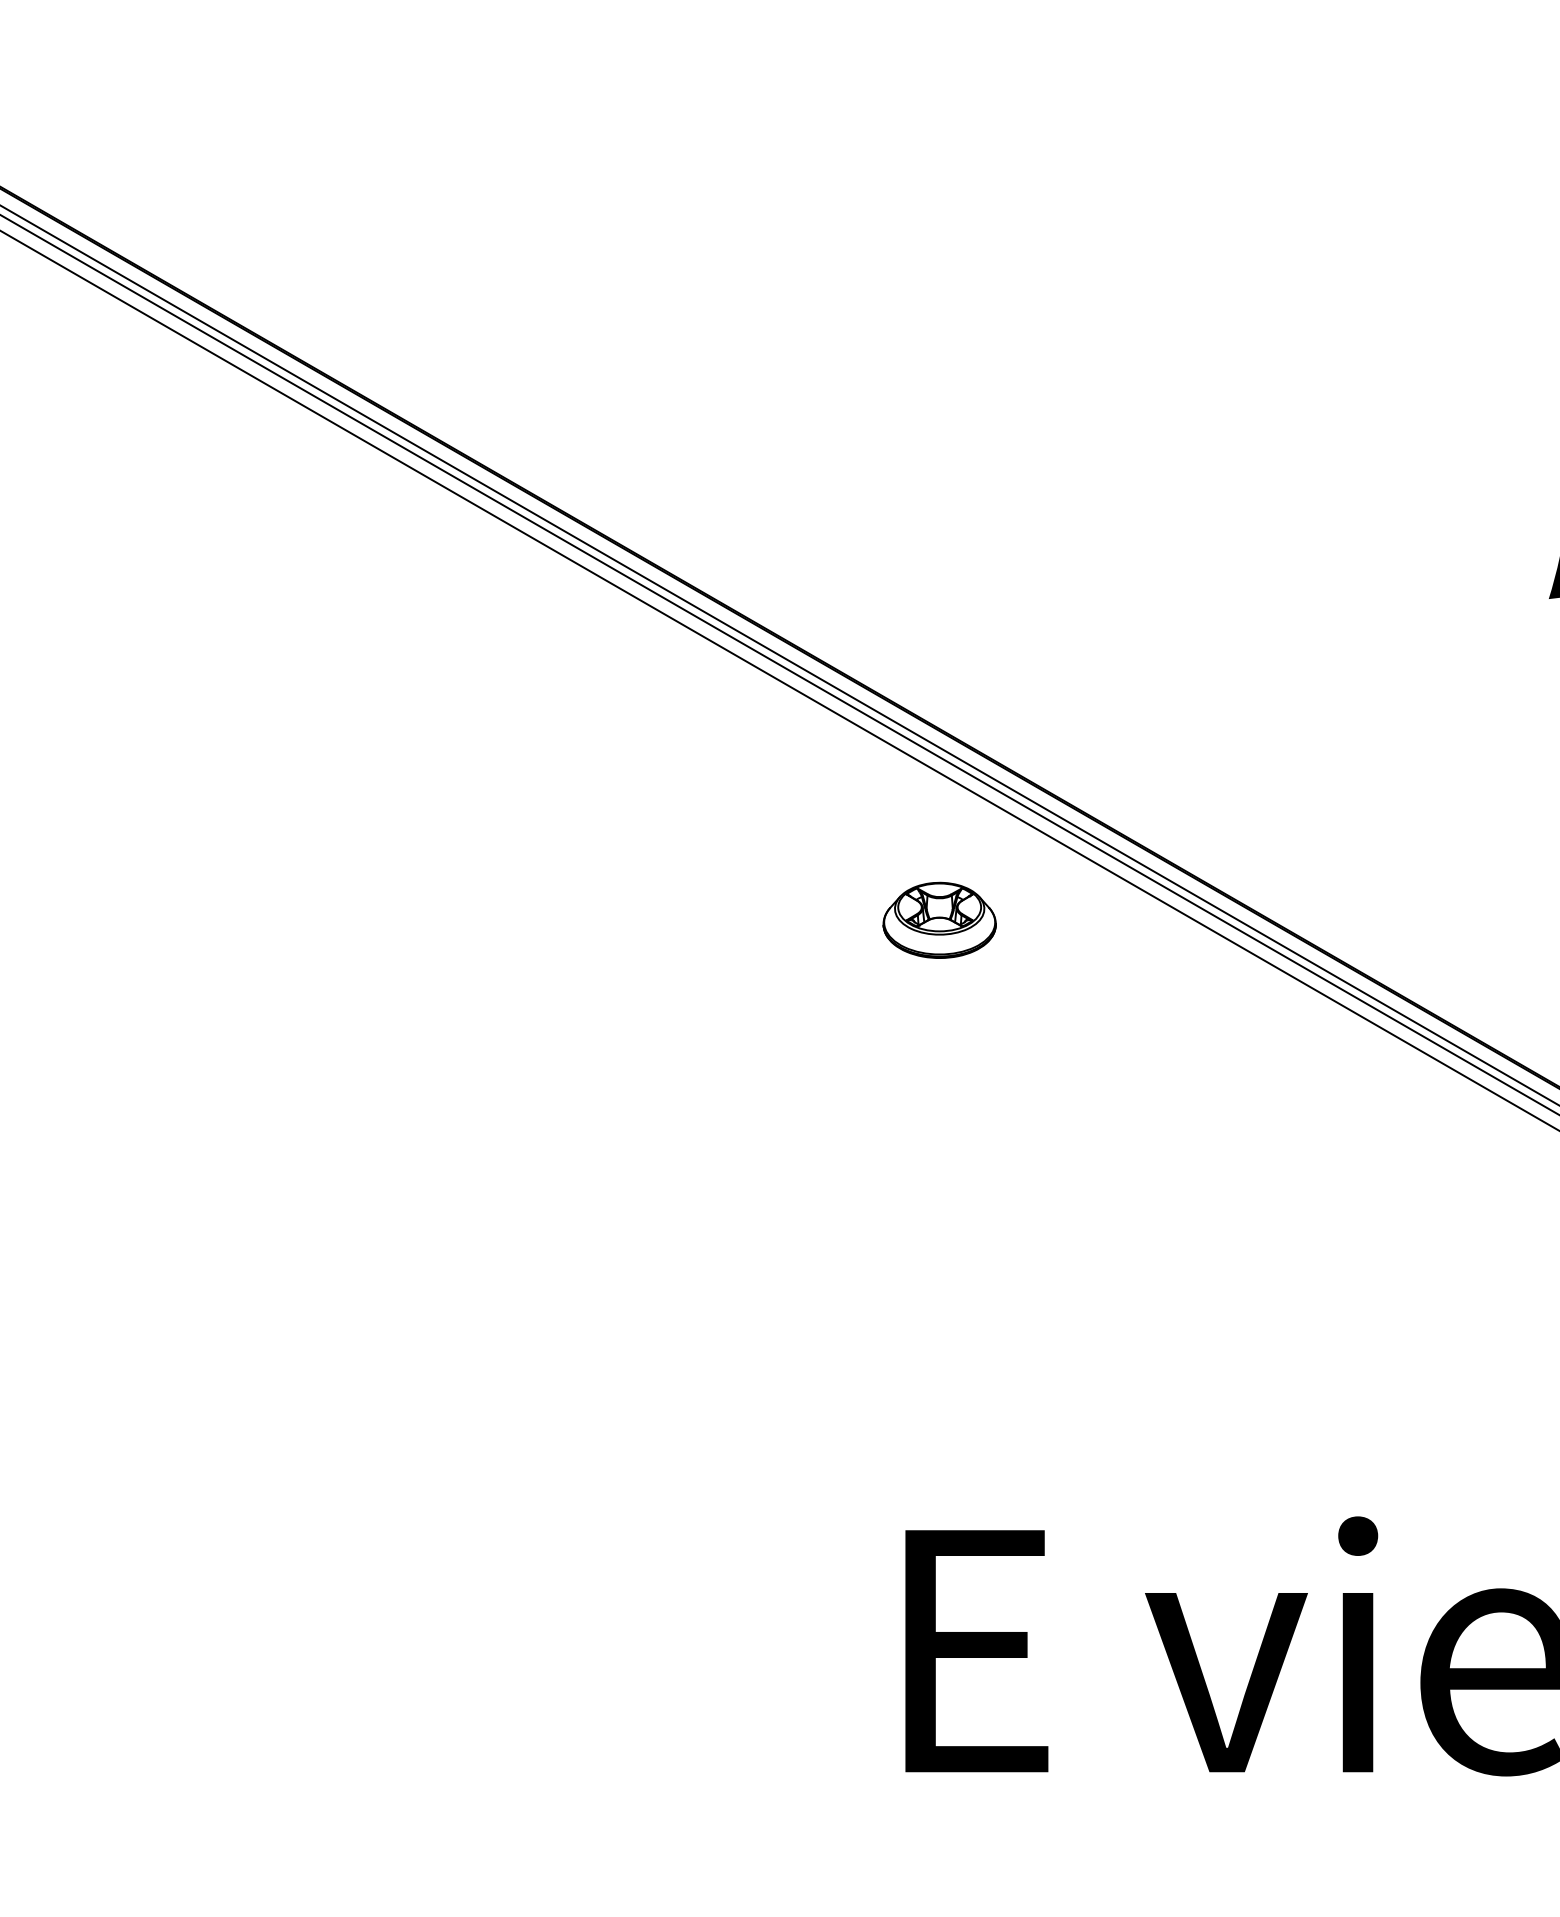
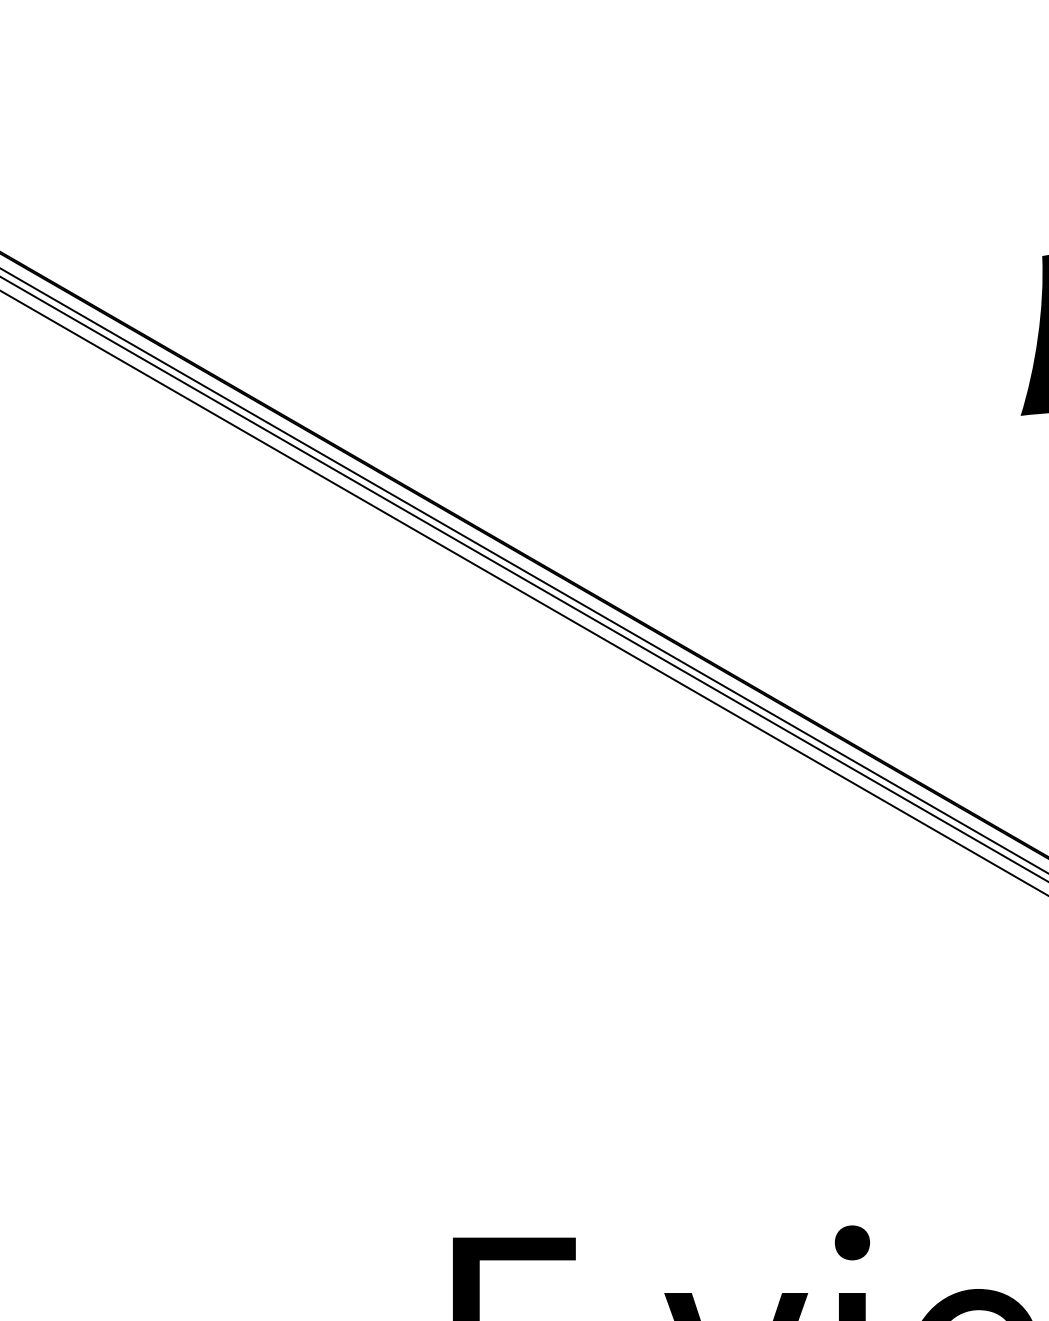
part: (939, 919) -> (482, 698), removed

